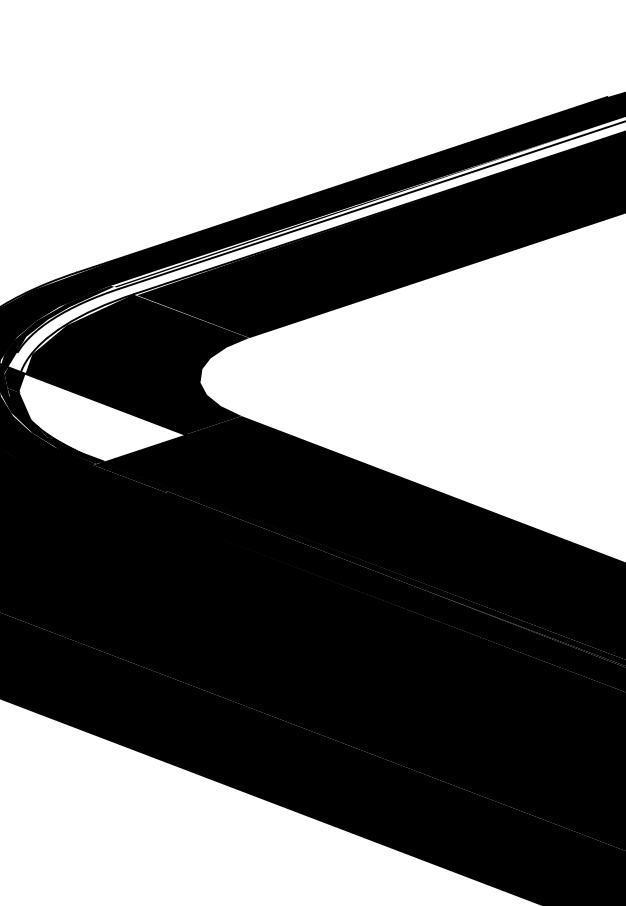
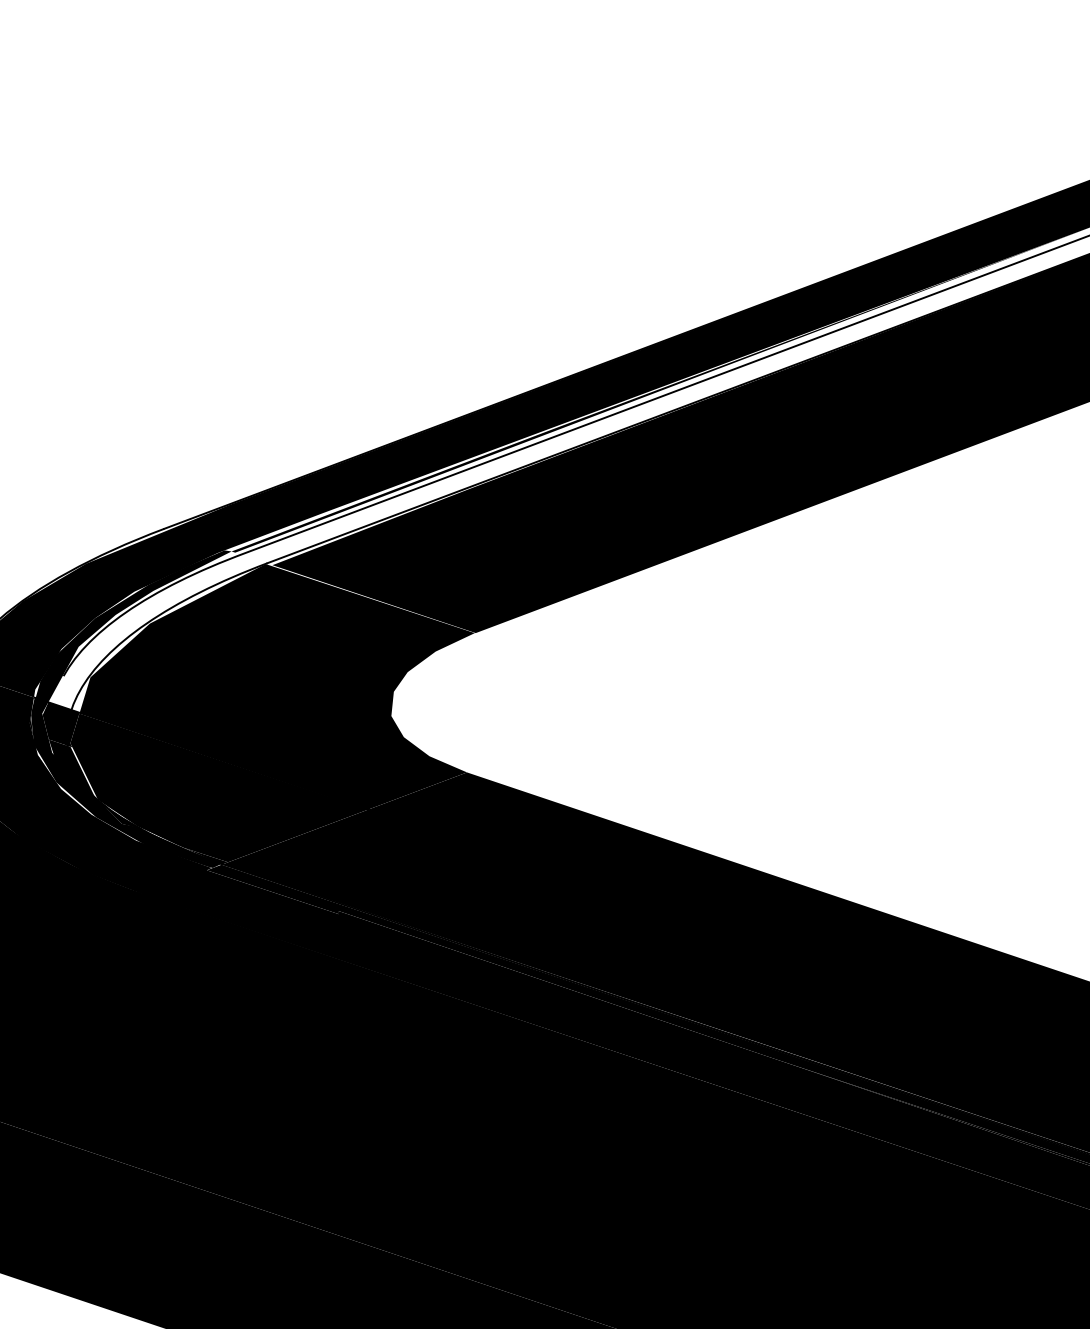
fill: (102, 417) -> (219, 784), added

